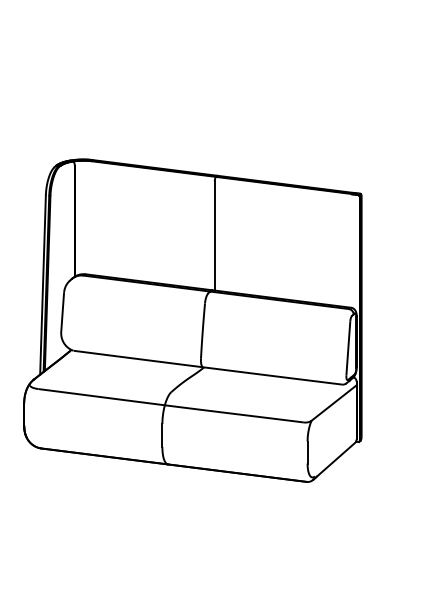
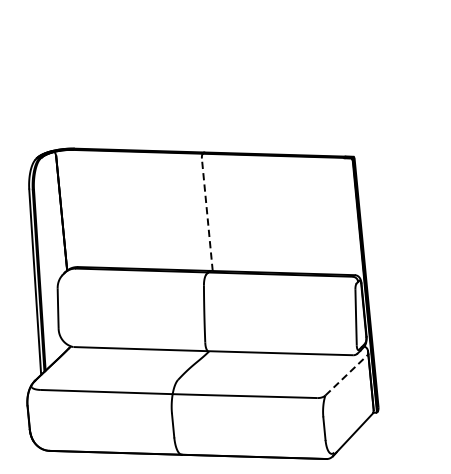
line: (214, 236) -> (207, 215), solid -> dashed
line: (334, 402) -> (347, 374), solid -> dashed

